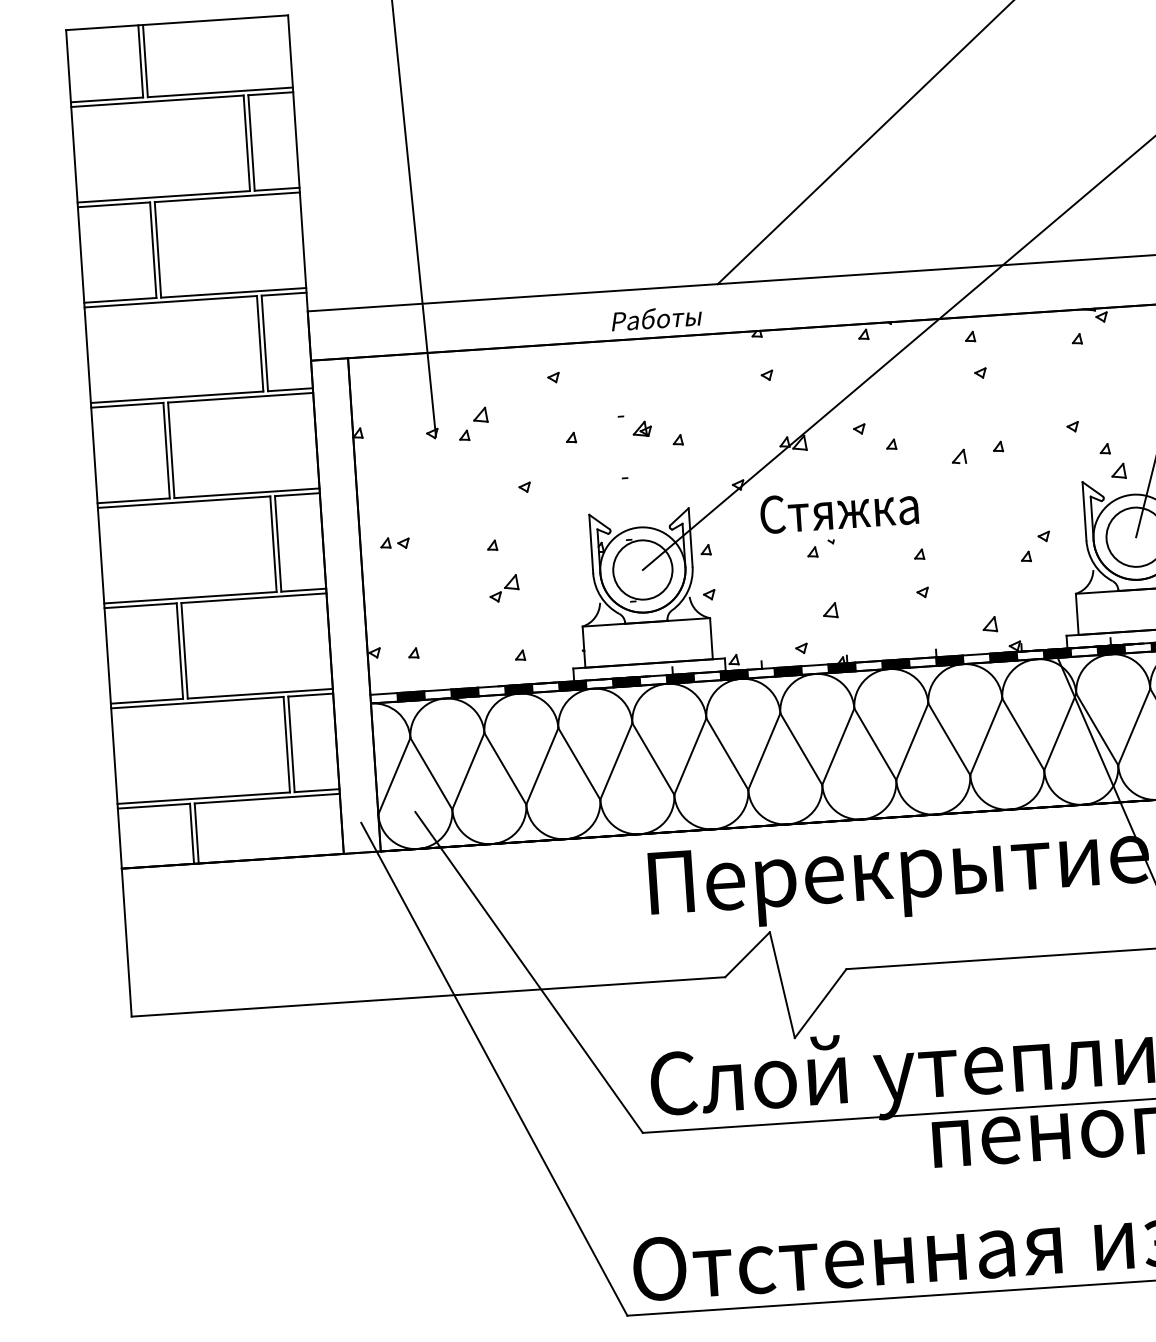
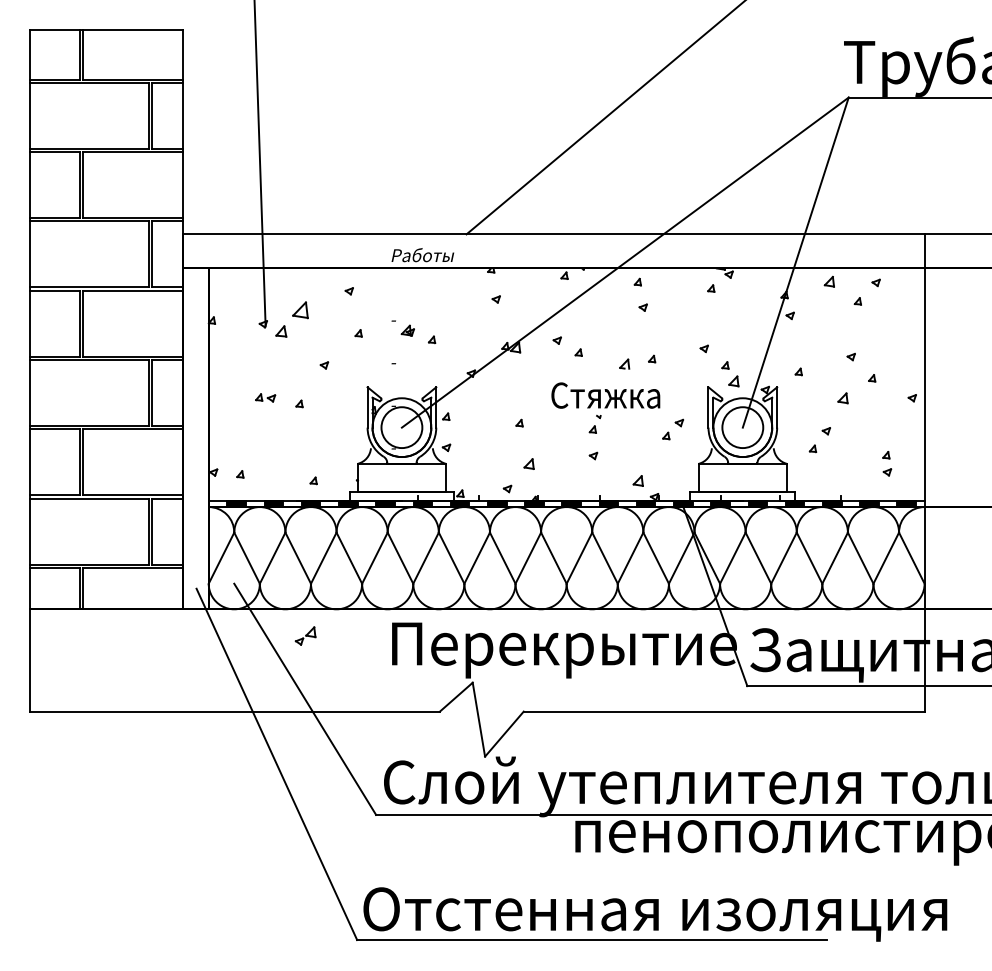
part: (472, 424) -> (291, 319), size x1.6
part: (839, 517) -> (605, 400), moved
part: (394, 542) -> (265, 397), moved
part: (503, 587) -> (305, 635), moved

